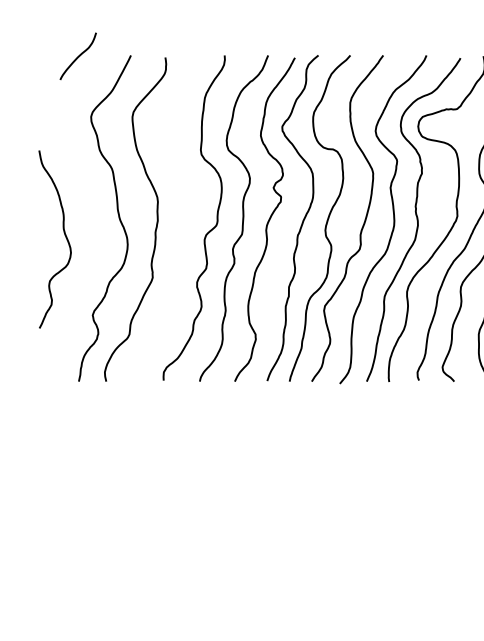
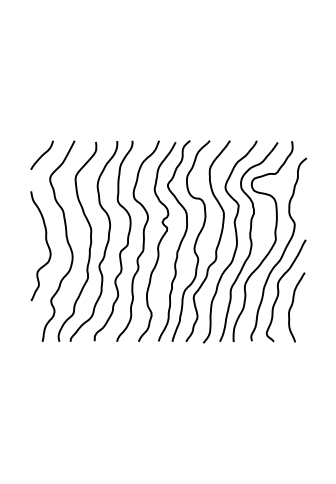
curve: (78, 55) -> (42, 154), moved
curve: (181, 227) -> (105, 246), added
curve: (64, 236) -> (46, 244), moved

